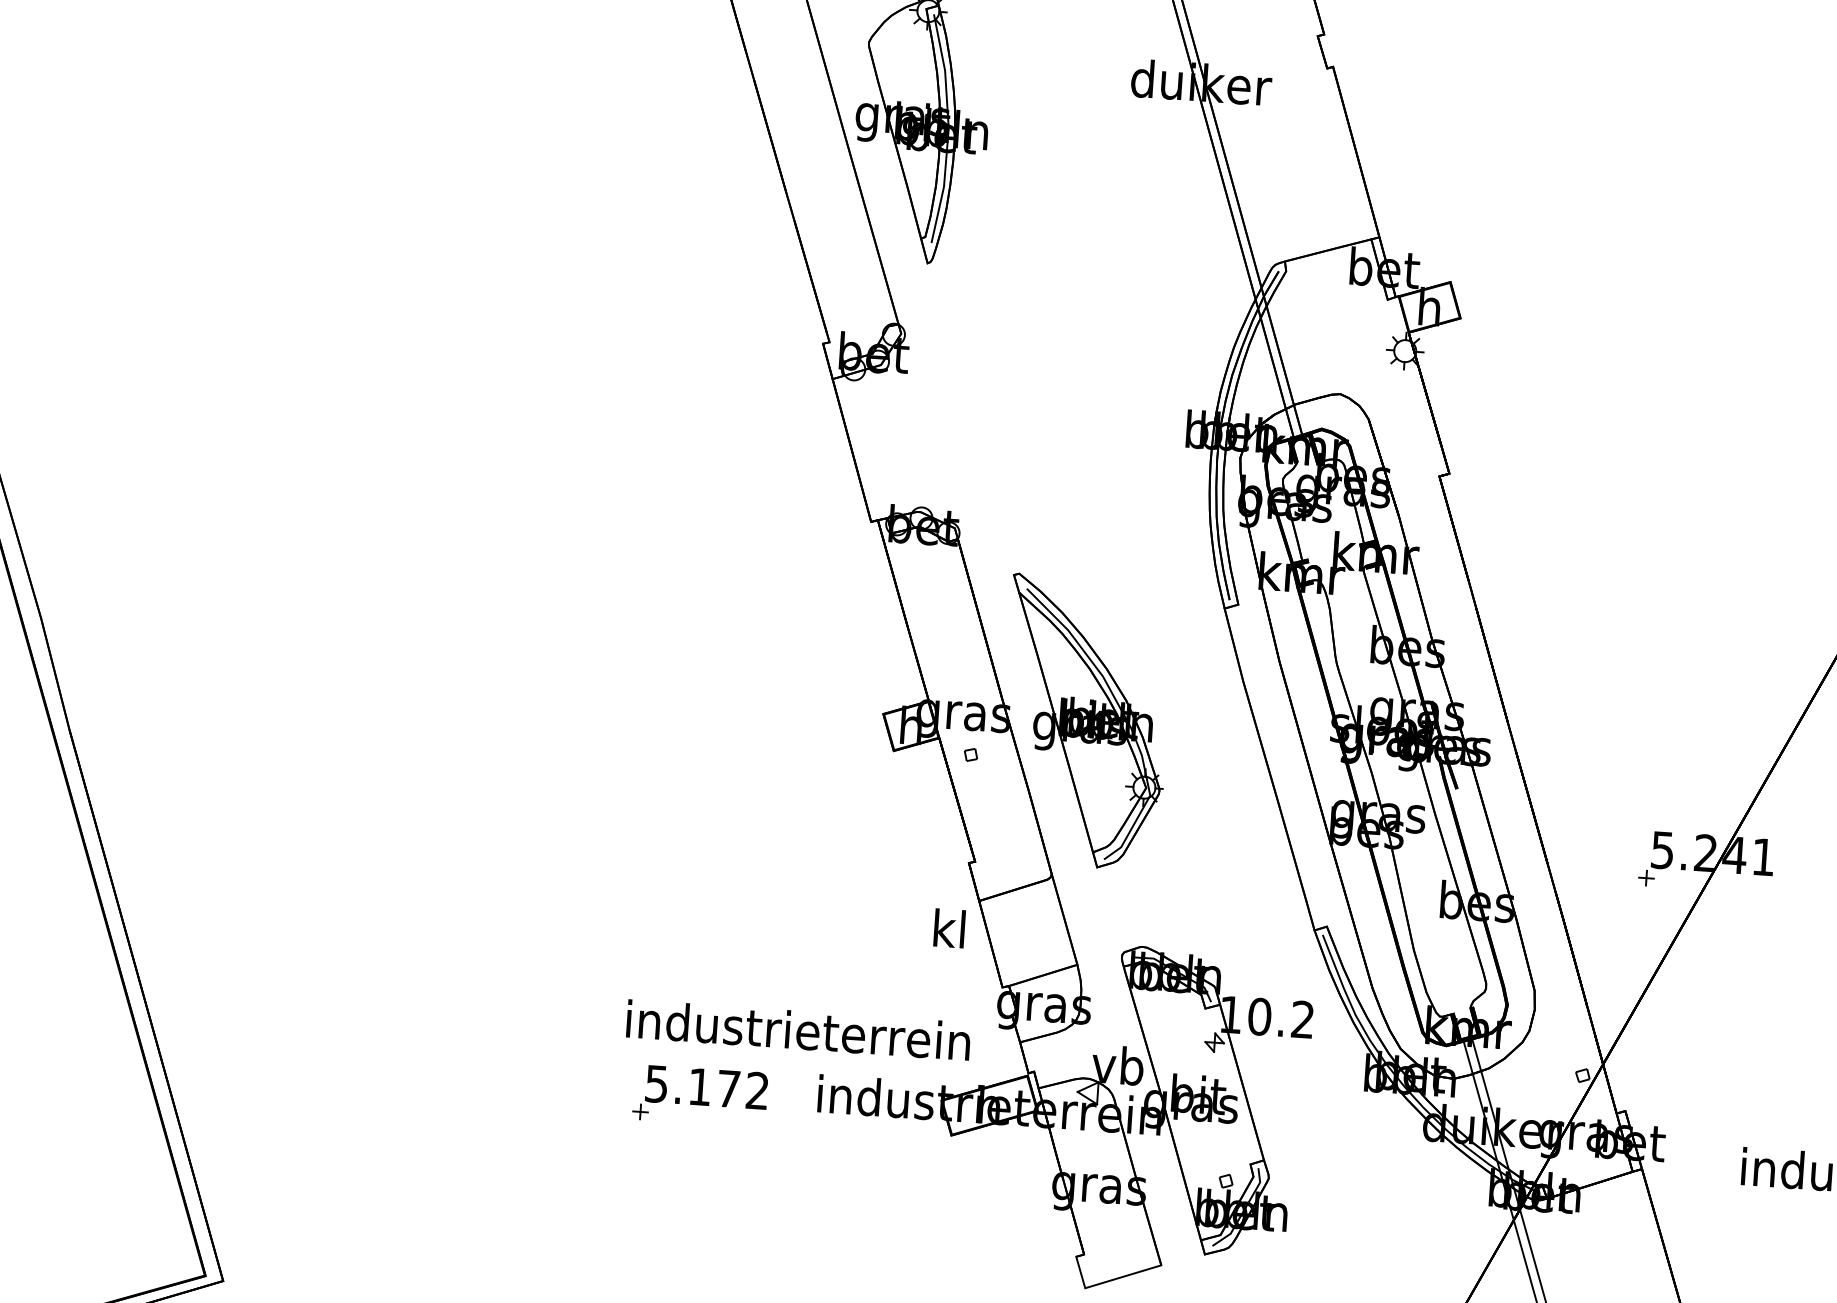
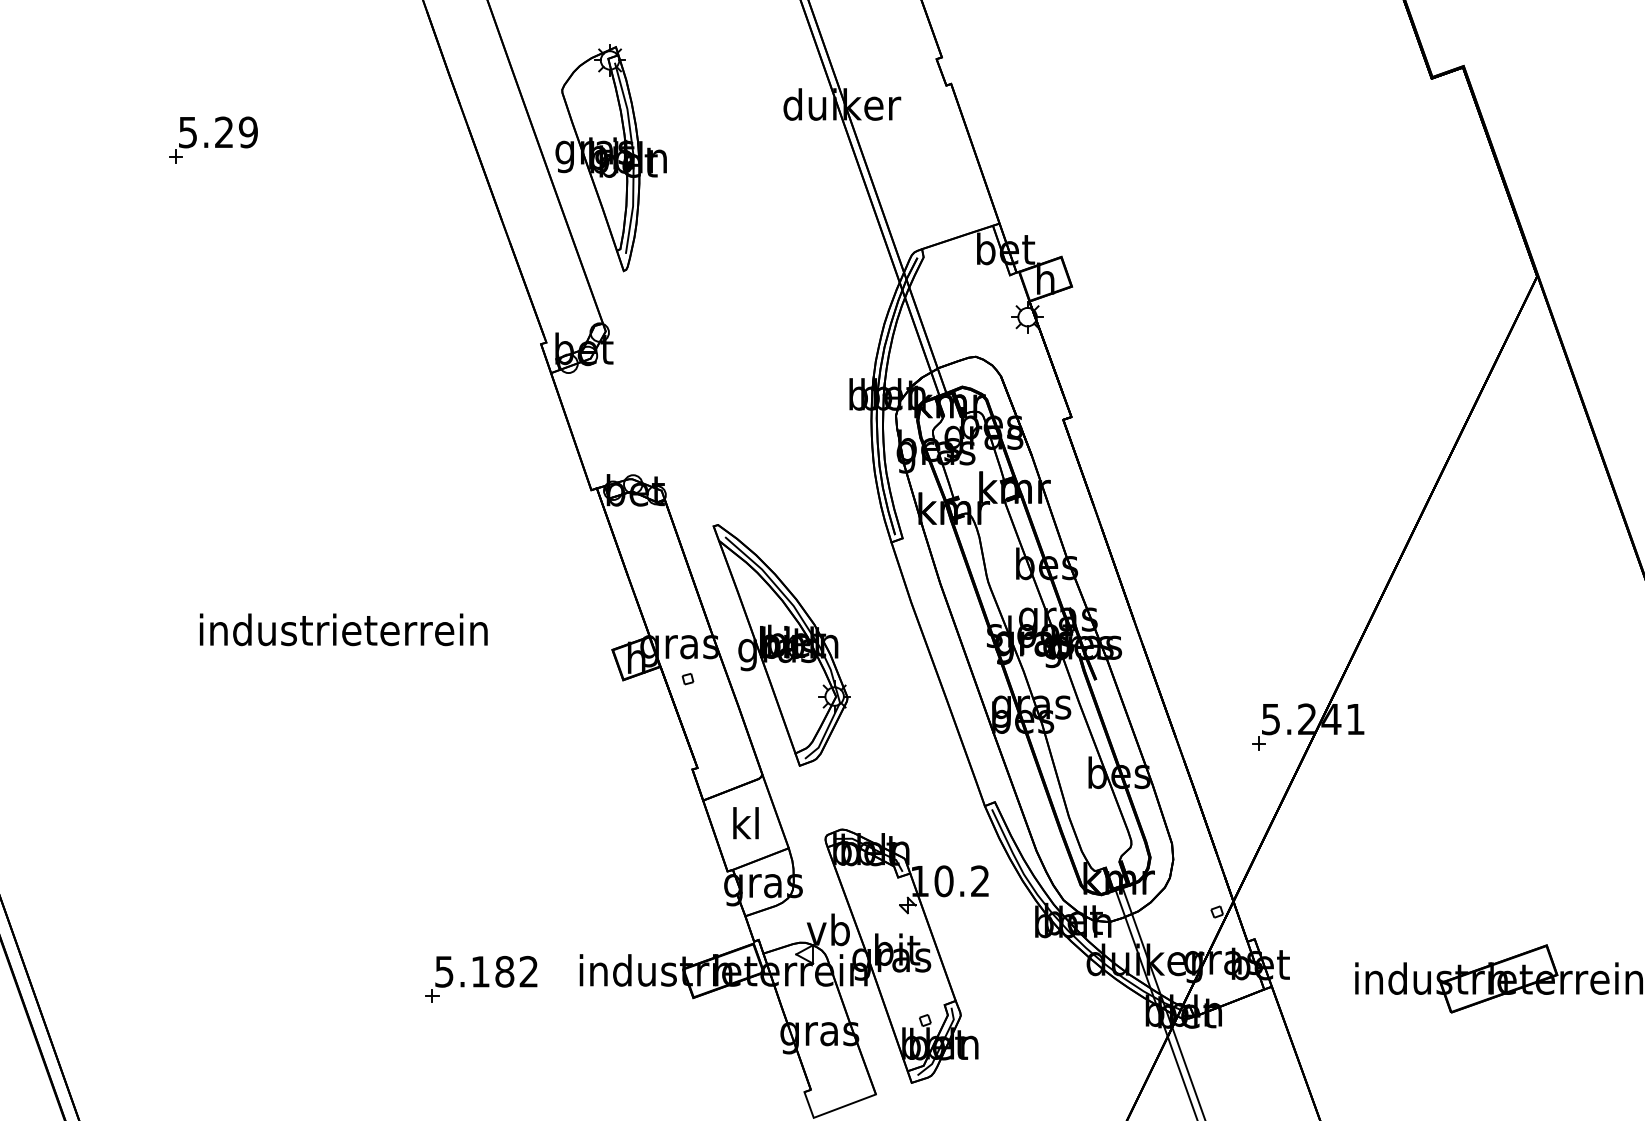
part: (449, 73) -> (213, 139), added
text: (948, 928) -> (745, 823), moved
text: (798, 1029) -> (343, 629), moved
text: (728, 1088) -> (504, 971), 5.172 -> 5.182

